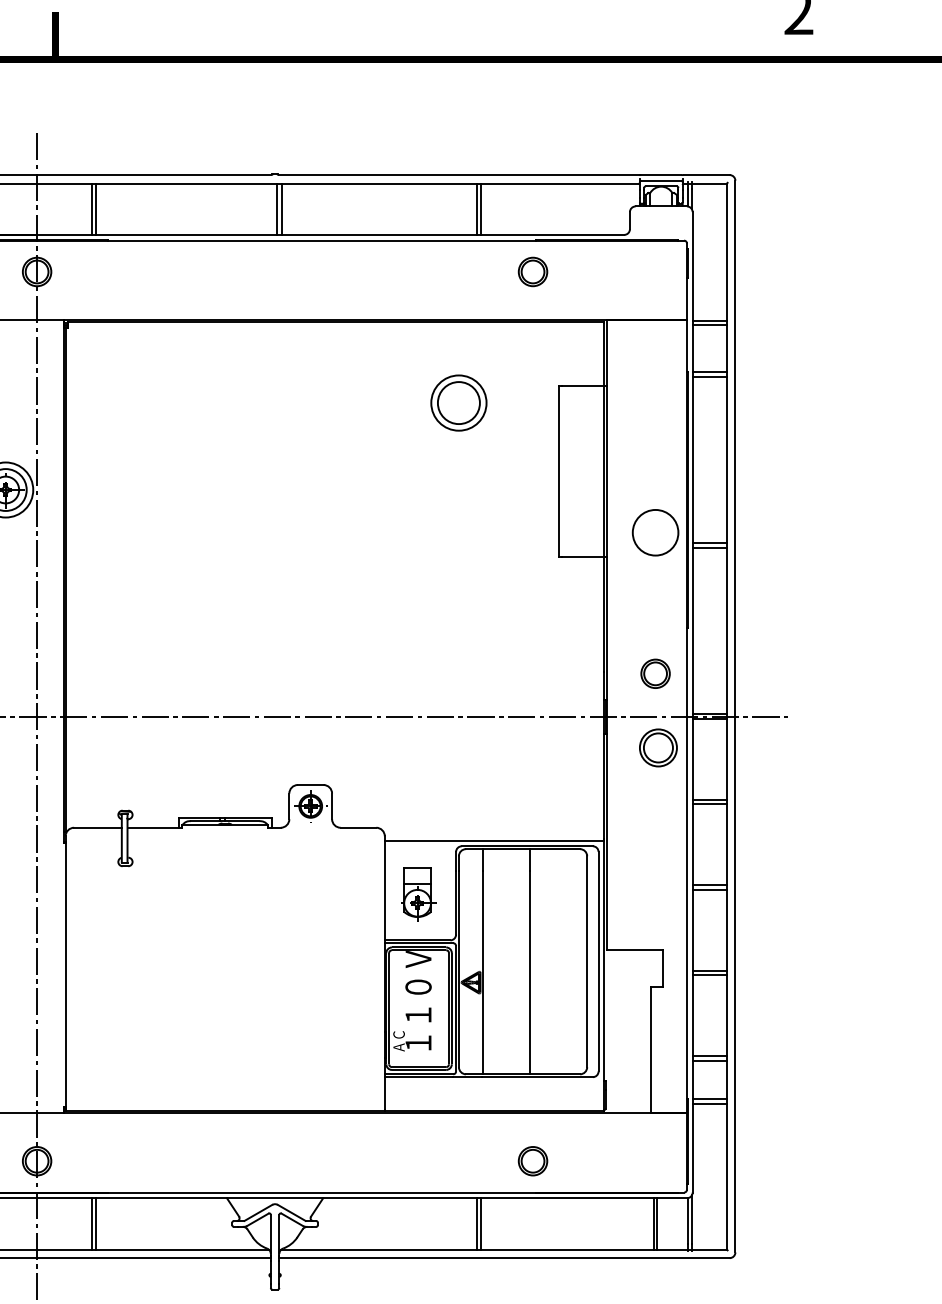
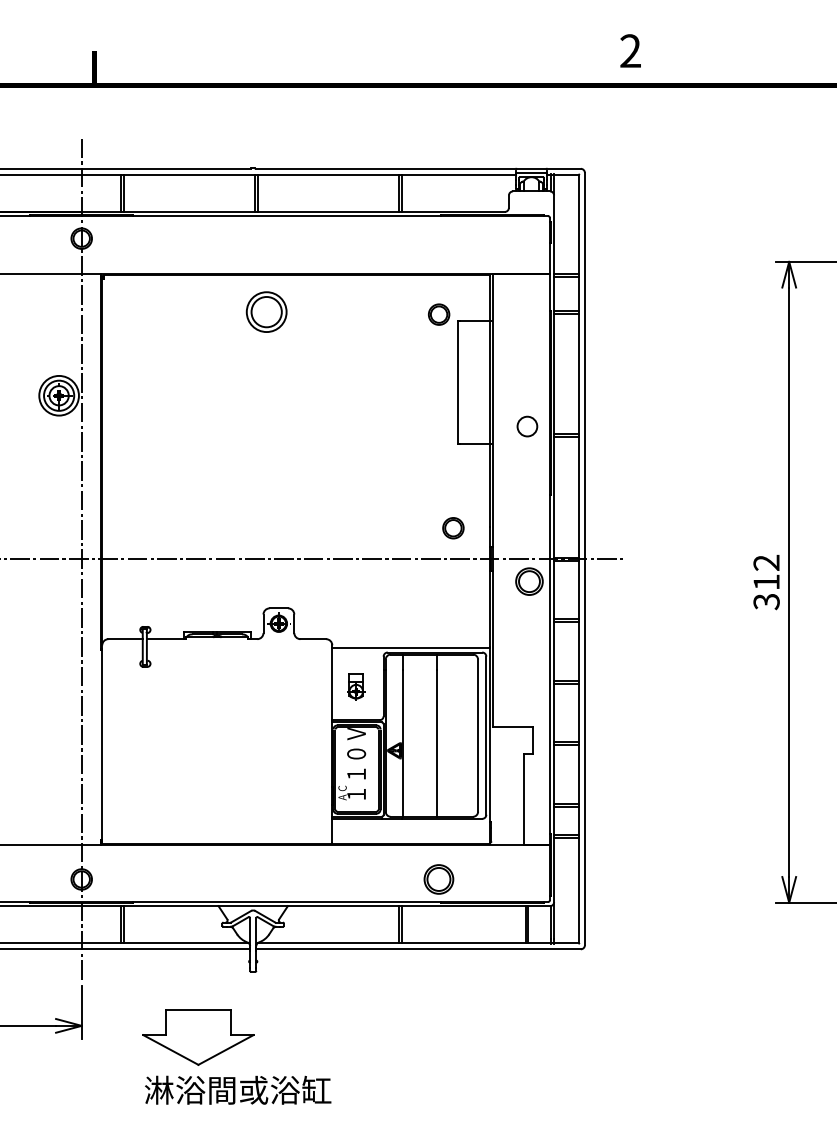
part: (533, 271) -> (439, 314), moved
part: (458, 402) -> (266, 311), moved
circle: (655, 532) -> (527, 426), size x0.6
part: (655, 674) -> (453, 528), moved
part: (418, 893) -> (356, 686), size x0.7
part: (533, 1161) -> (439, 879), size x1.4

